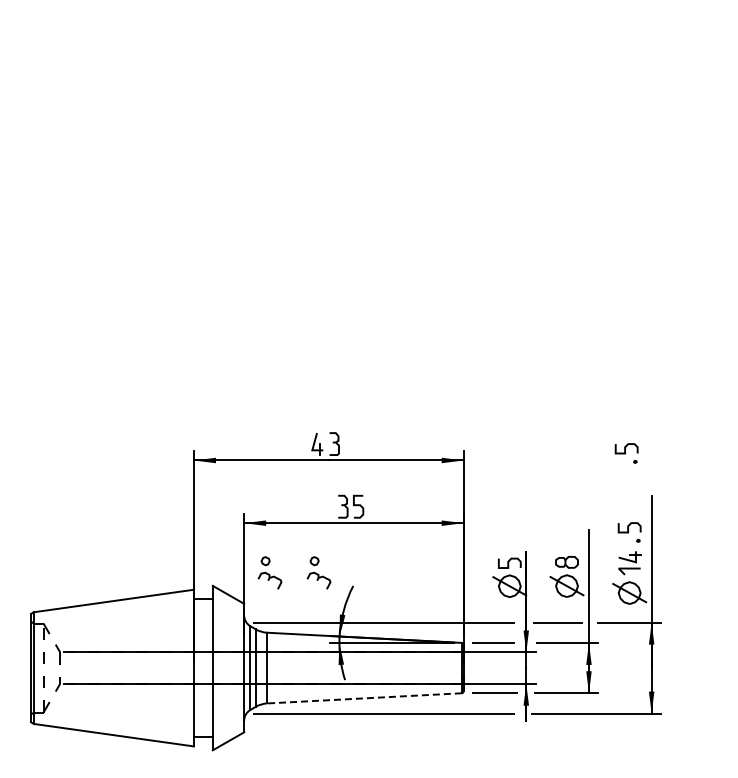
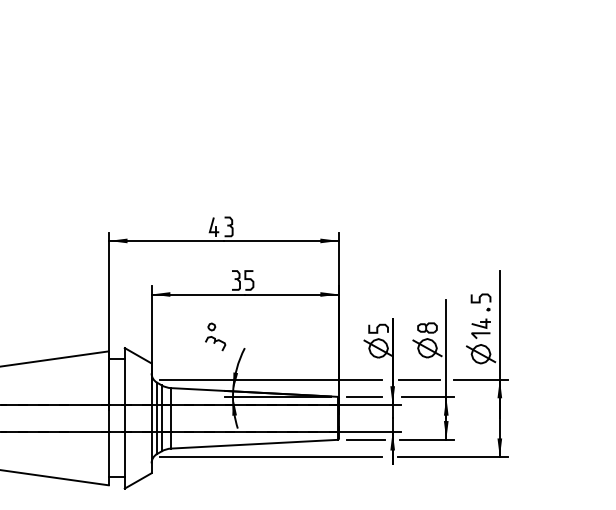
part: (626, 453) -> (478, 234), removed
part: (269, 572) -> (173, 336), removed
line: (363, 698) -> (253, 444), dashed -> solid

